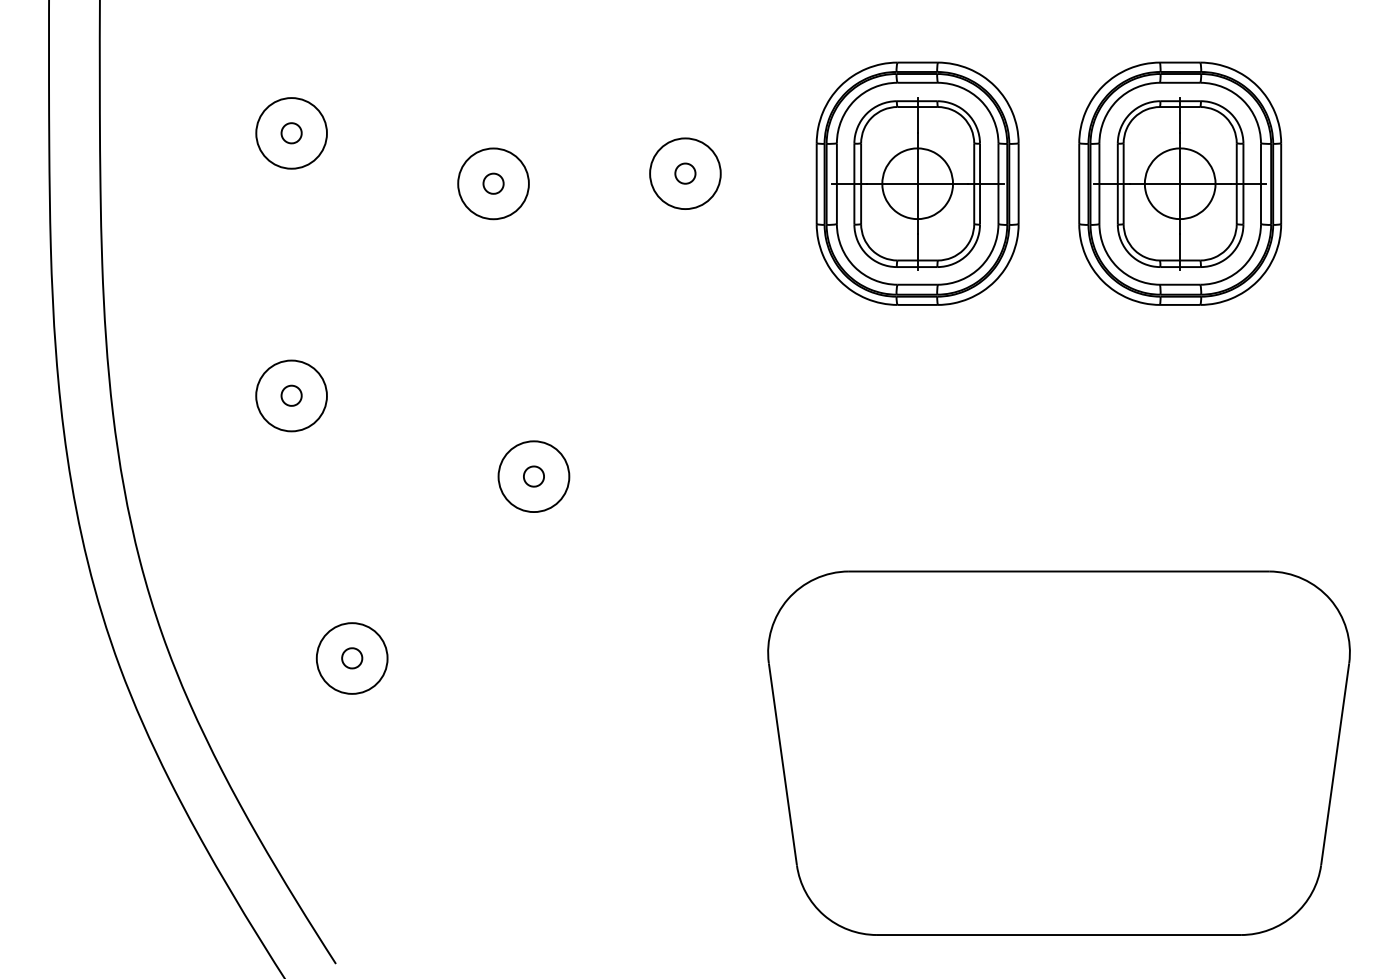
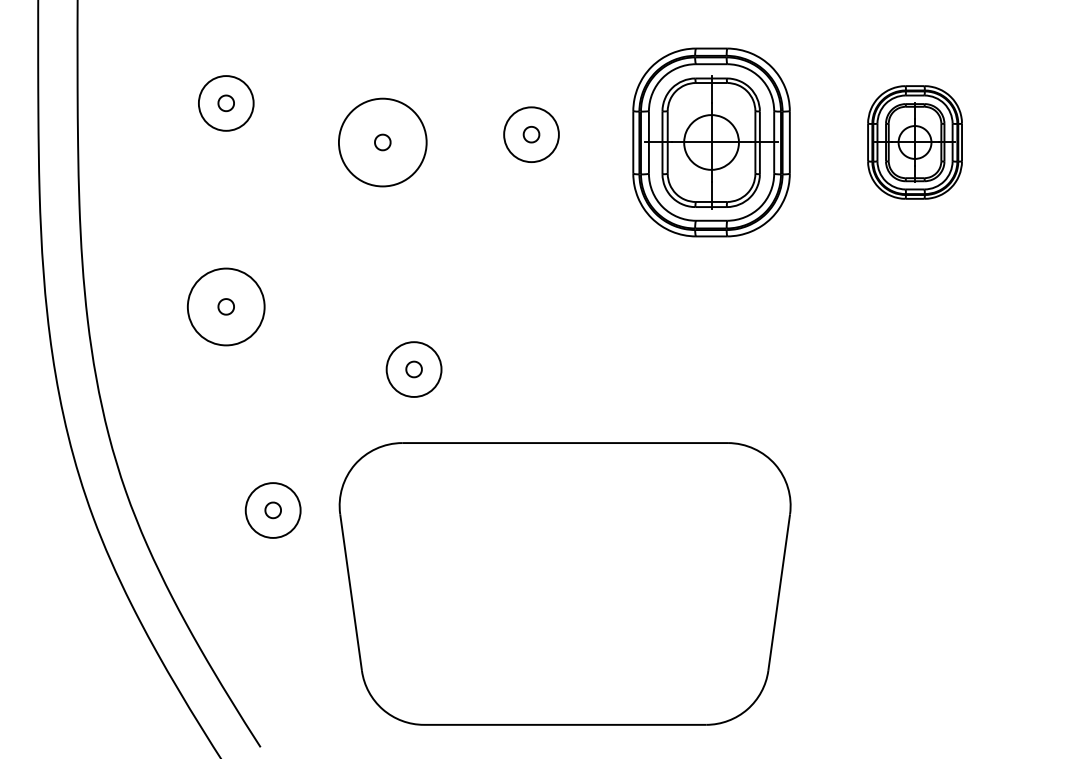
circle: (493, 183) -> (382, 142), size x1.6
part: (1179, 183) -> (914, 142), size x0.6
circle: (290, 395) -> (225, 306), size x1.4
part: (1058, 752) -> (564, 583), moved

